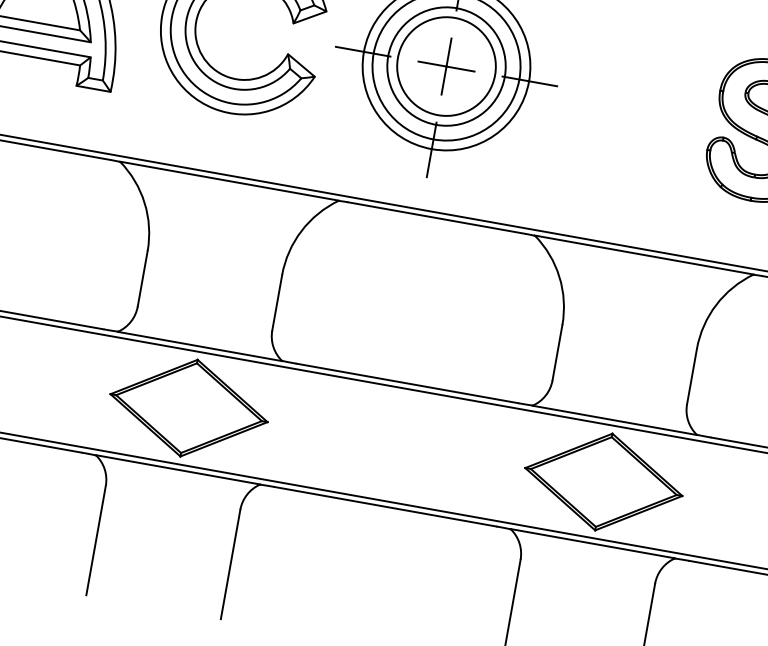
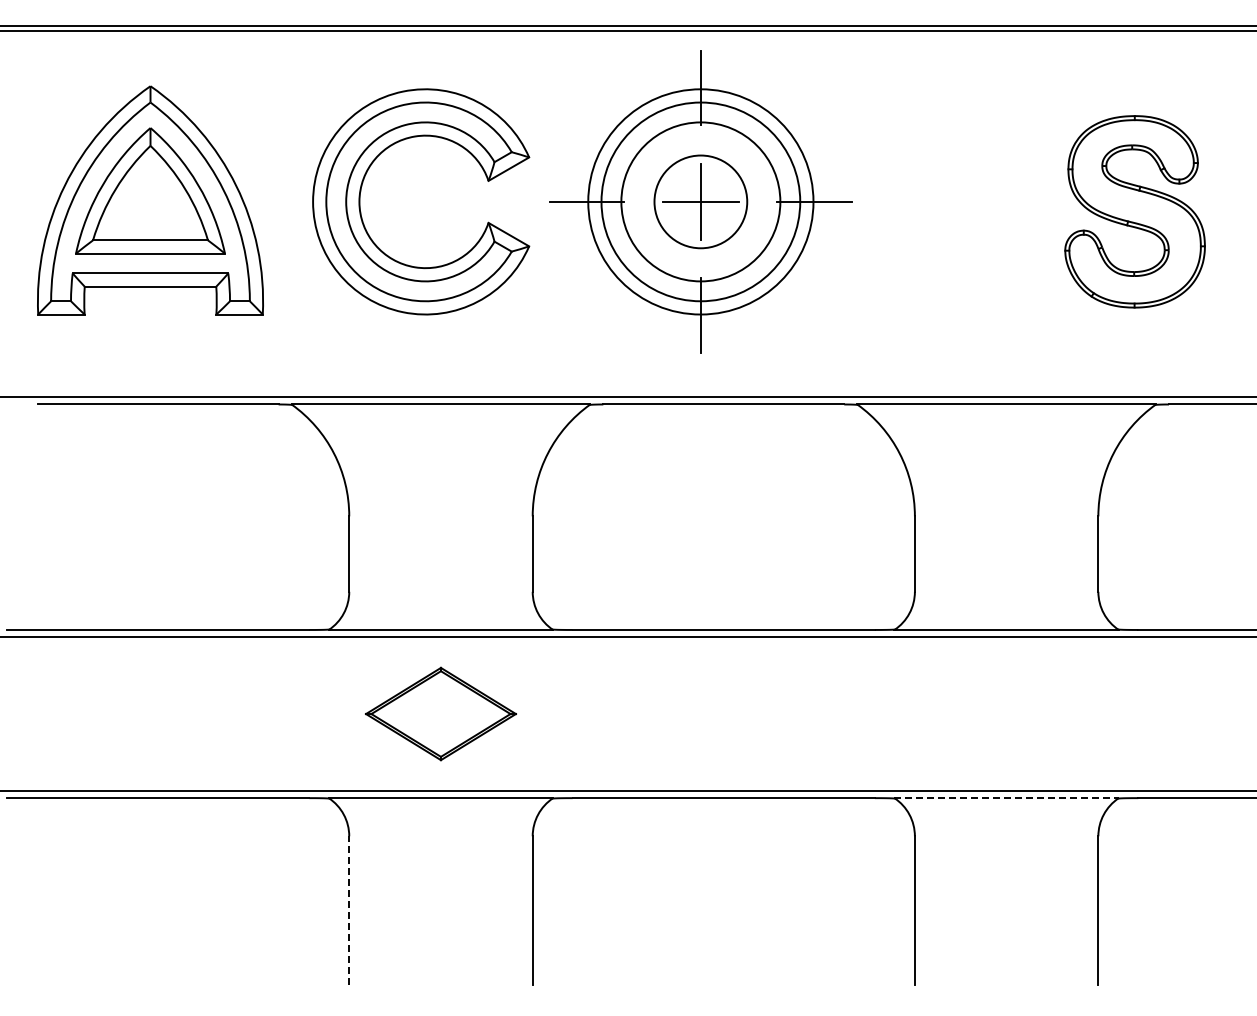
circle: (446, 66) -> (700, 201), size x0.7
part: (188, 407) -> (440, 713), size x0.7
part: (603, 482) -> (1006, 714), removed
line: (96, 540) -> (349, 910), solid -> dashed
line: (593, 544) -> (1007, 798), solid -> dashed

